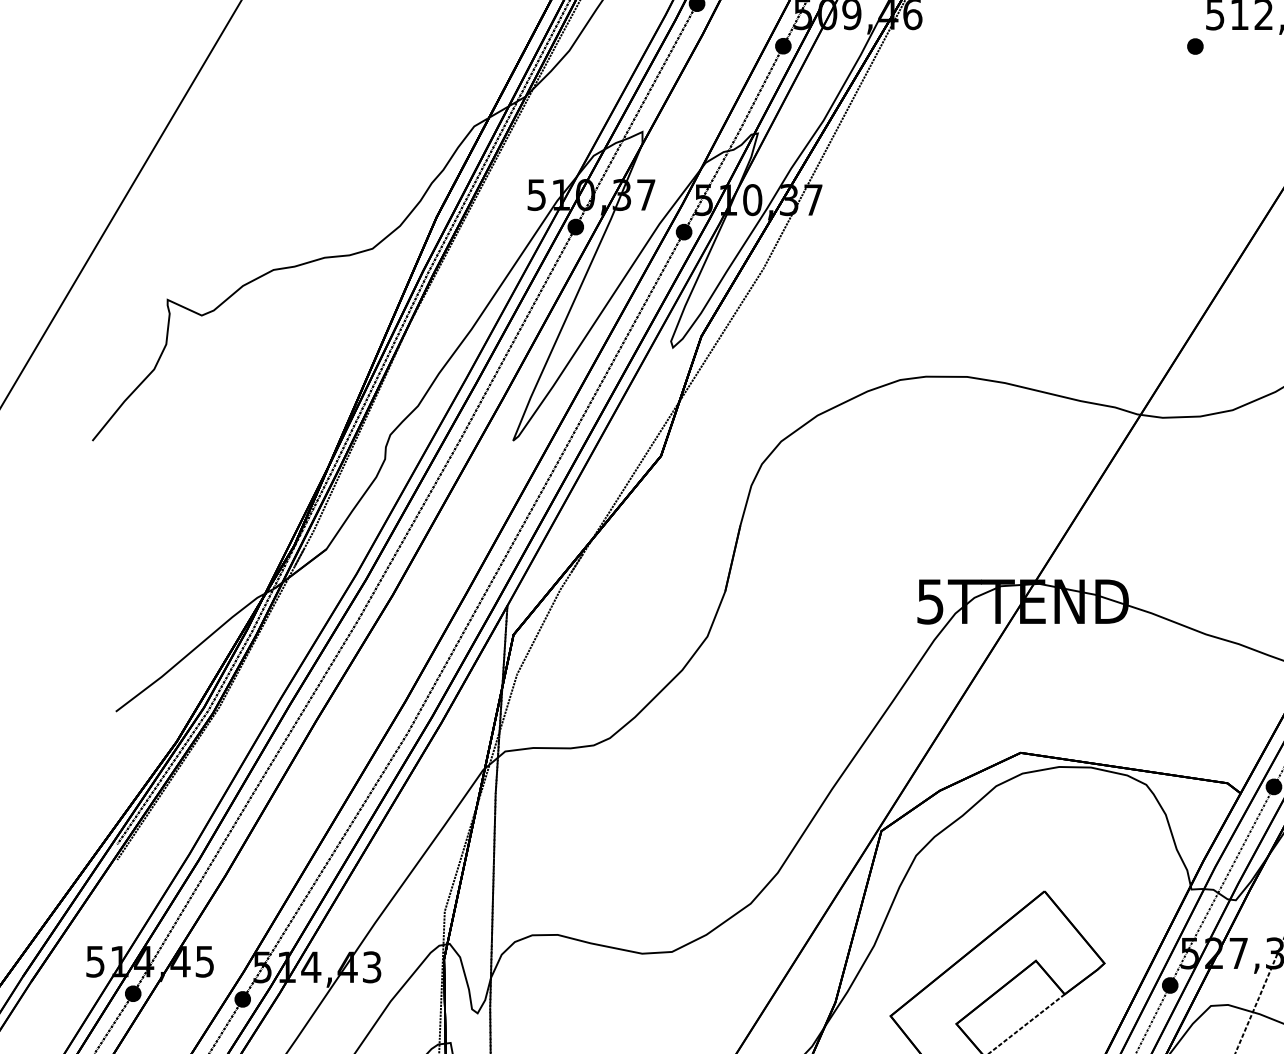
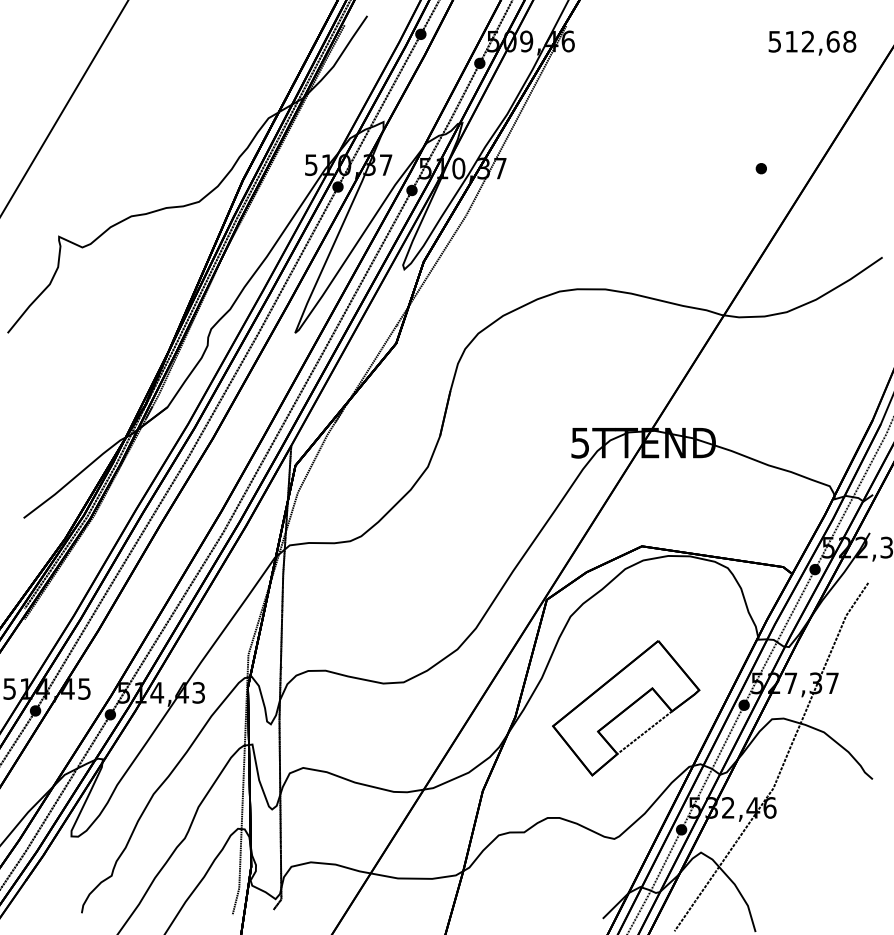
part: (1194, 46) -> (760, 168), moved

